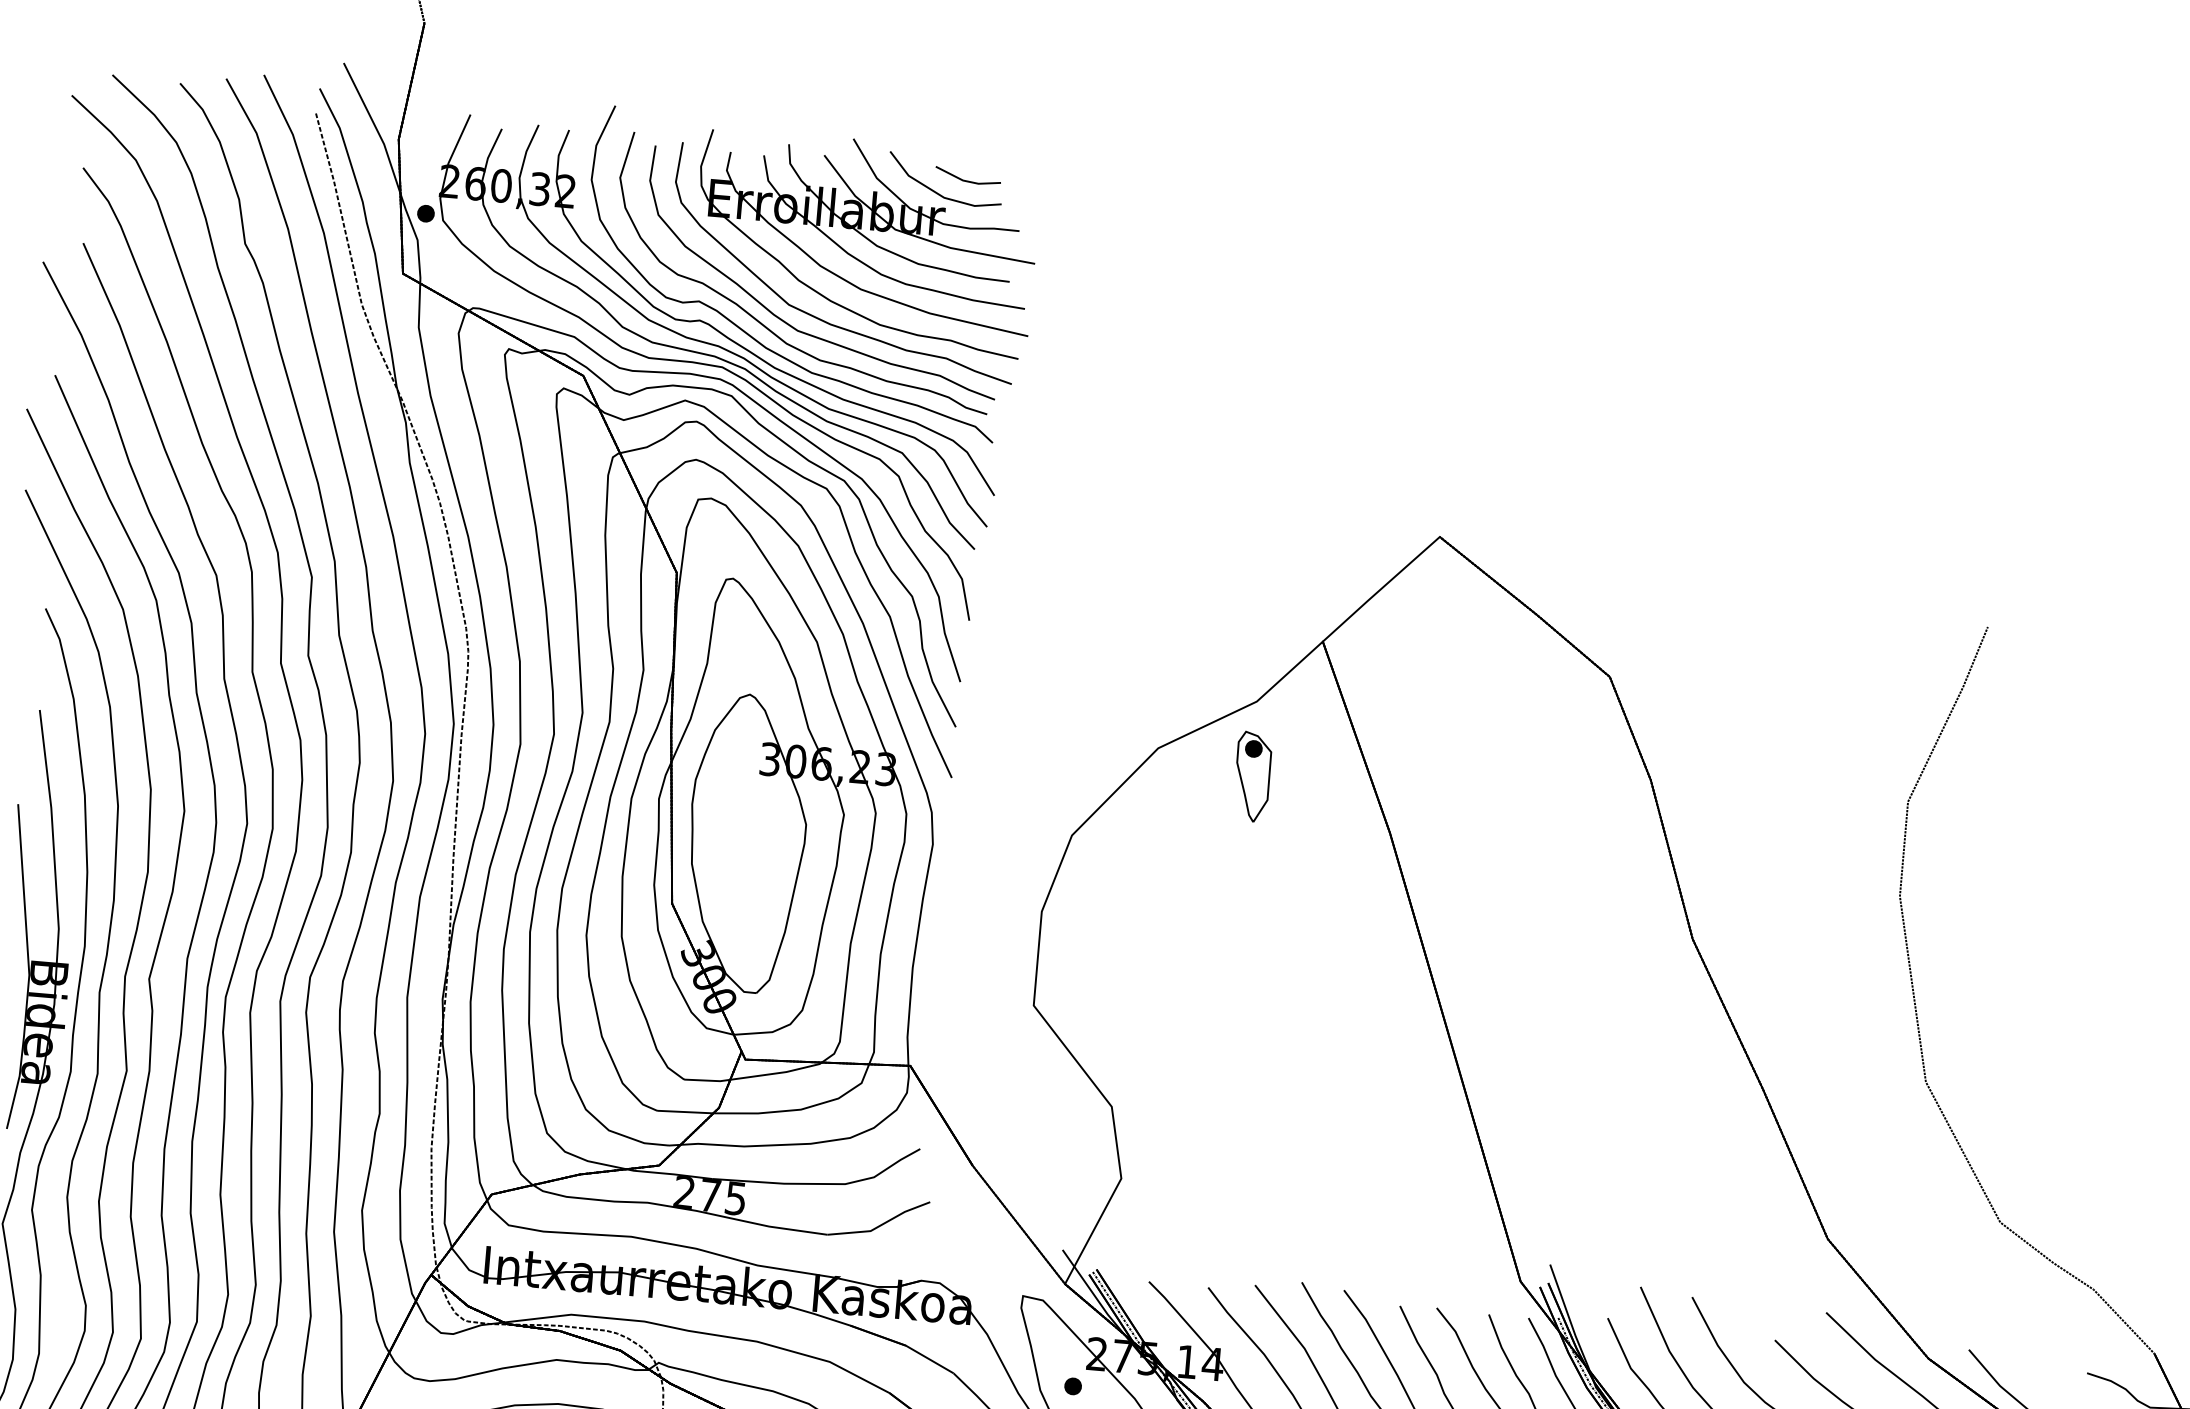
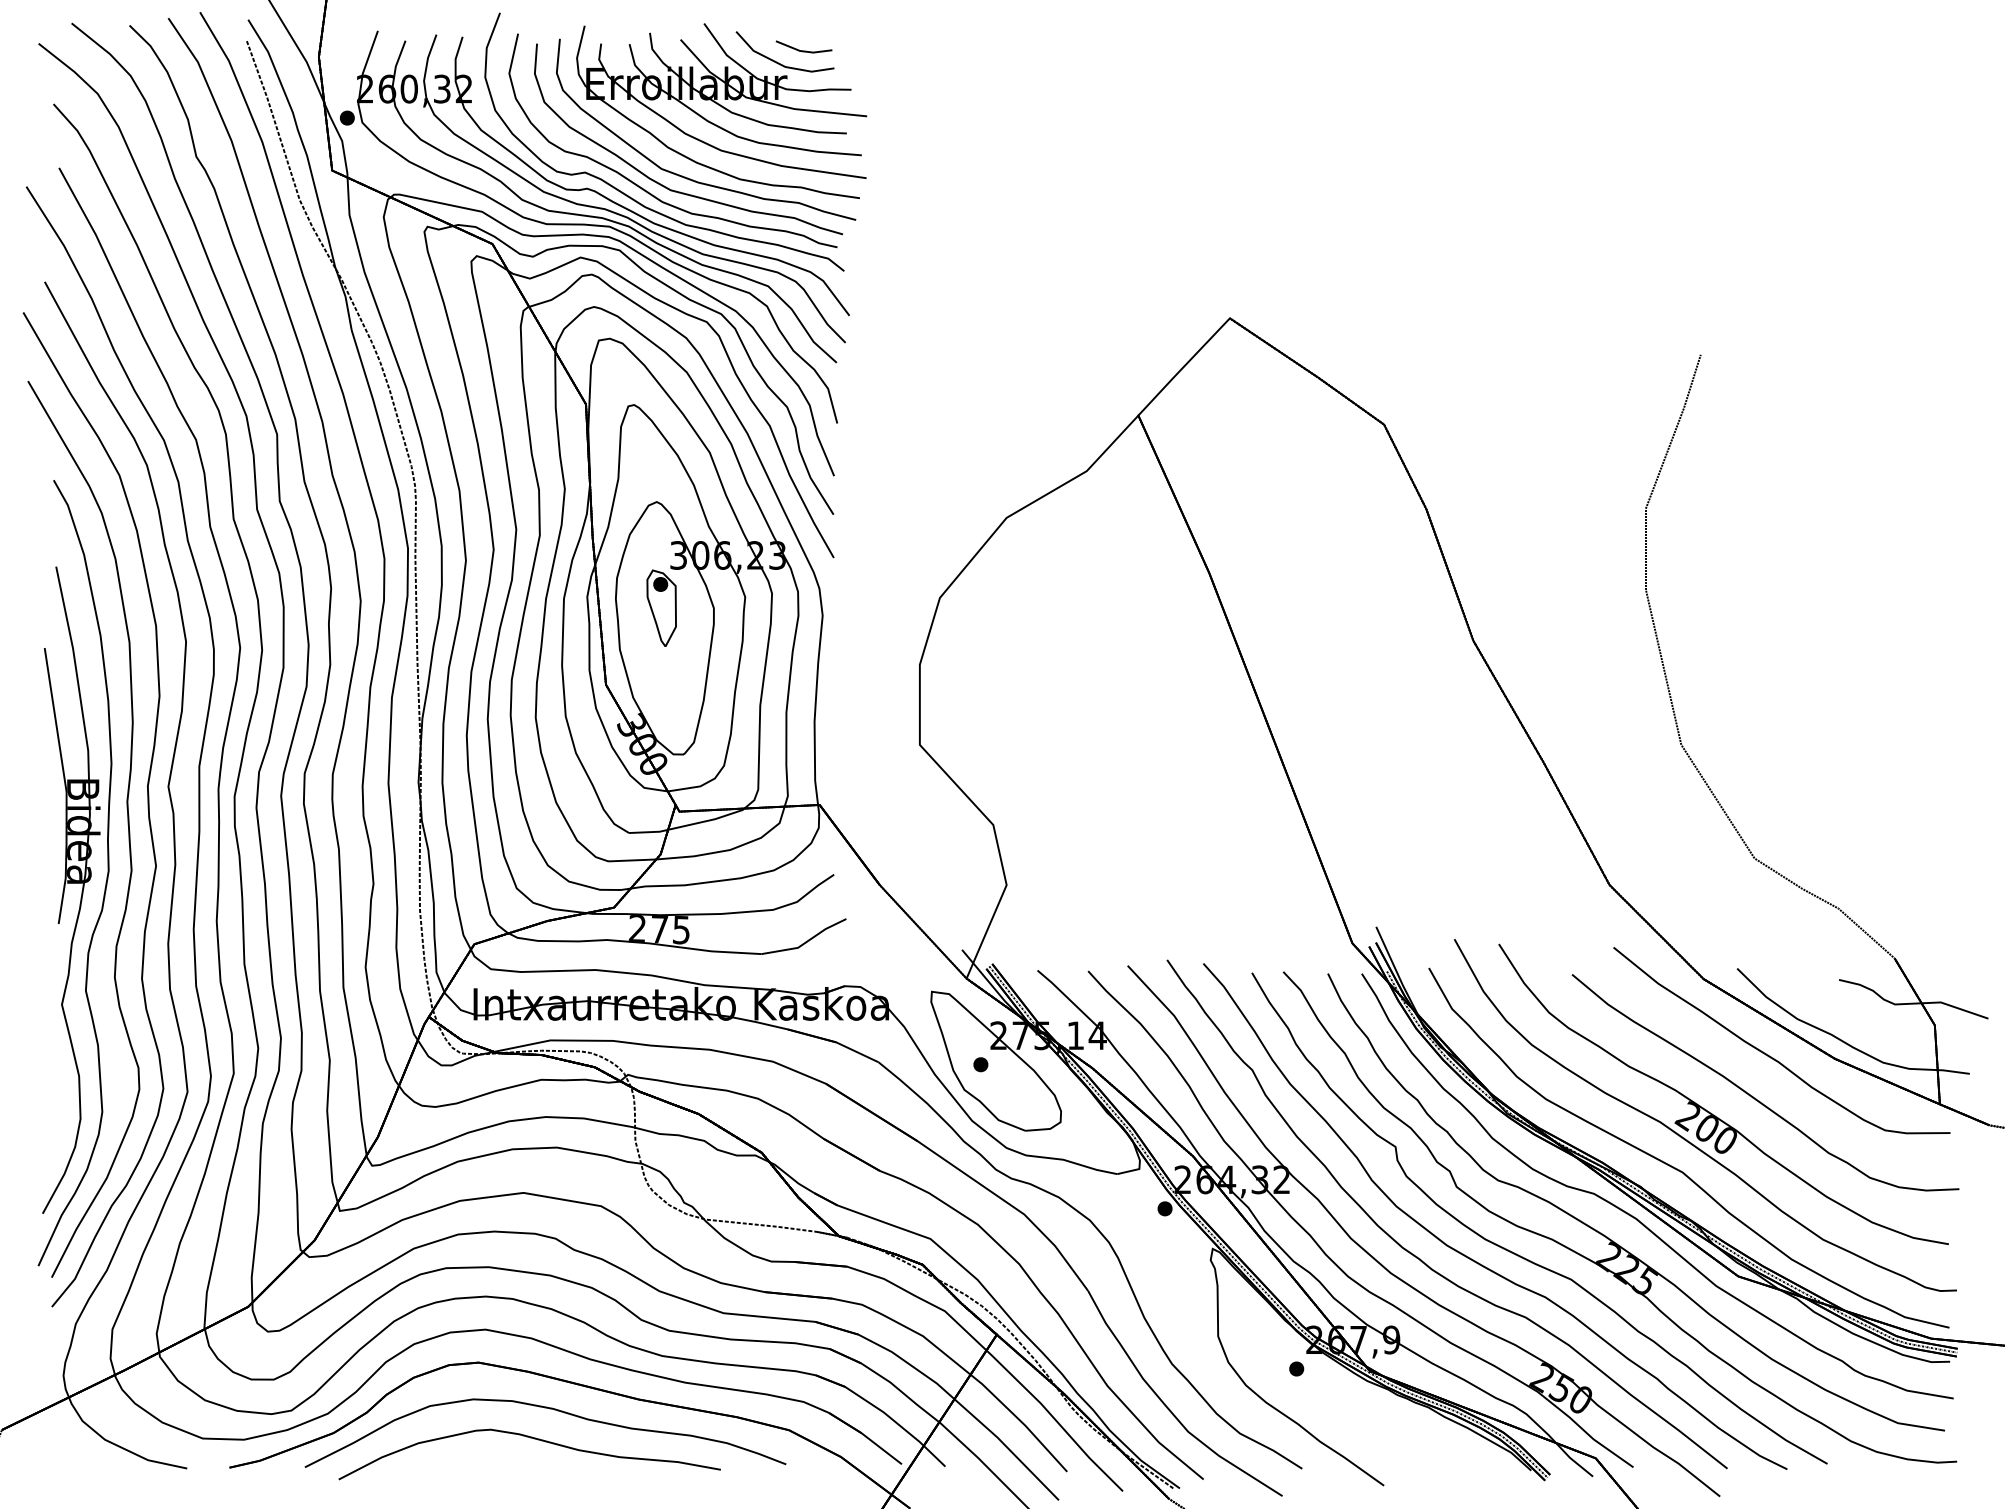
part: (1252, 776) -> (661, 607), moved

